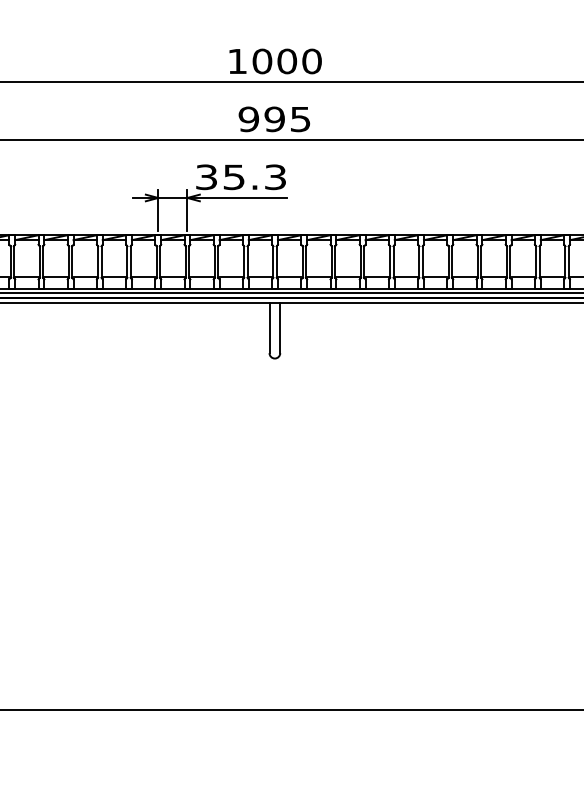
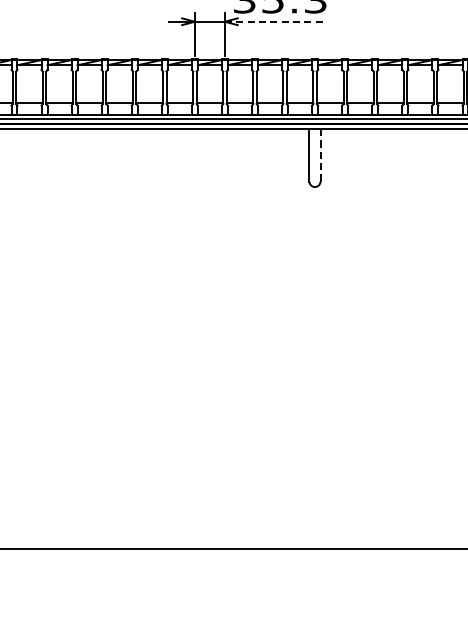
line: (237, 197) -> (276, 21), solid -> dashed
line: (280, 327) -> (320, 155), solid -> dashed

